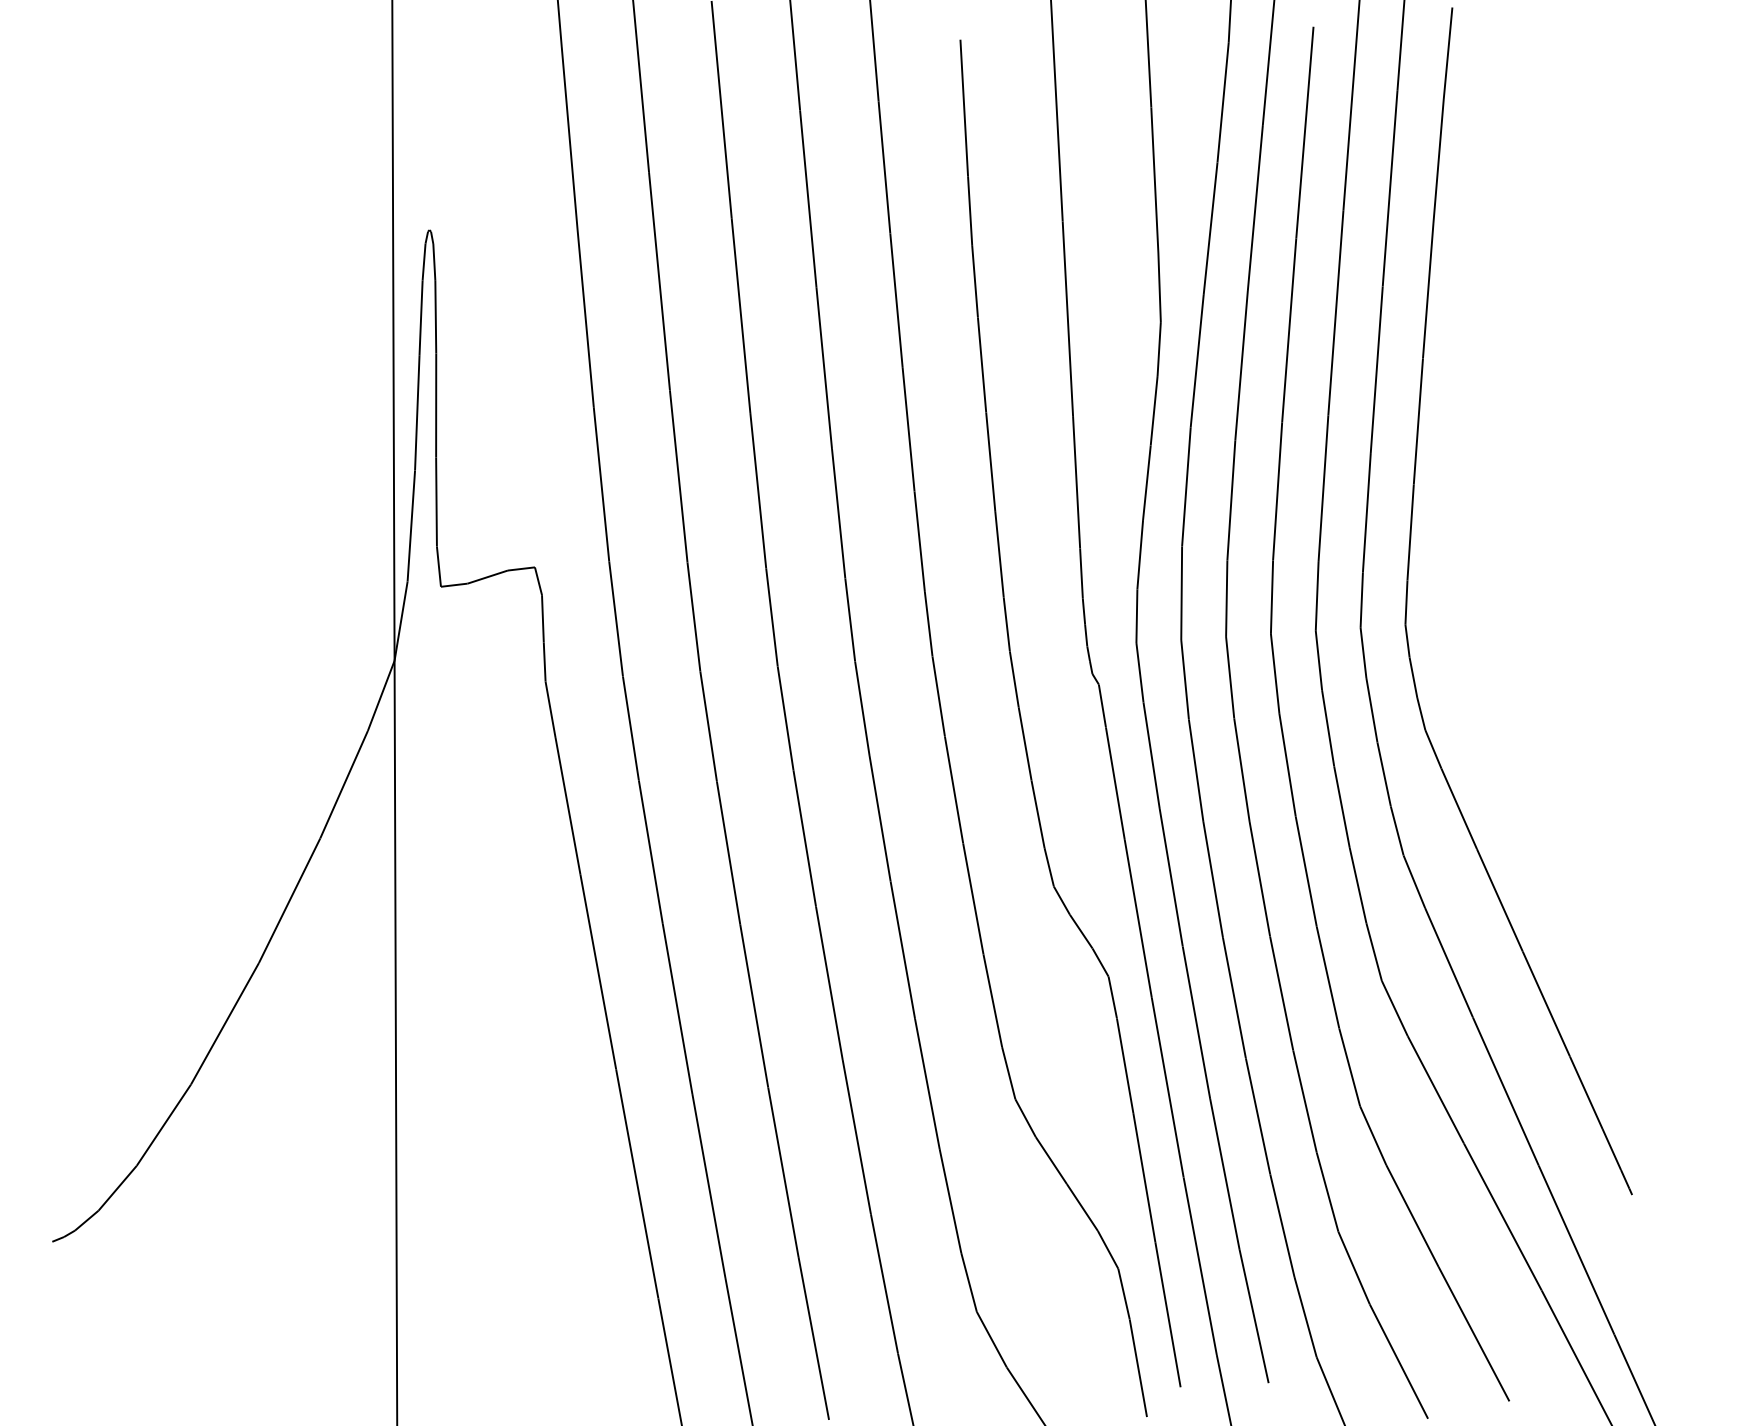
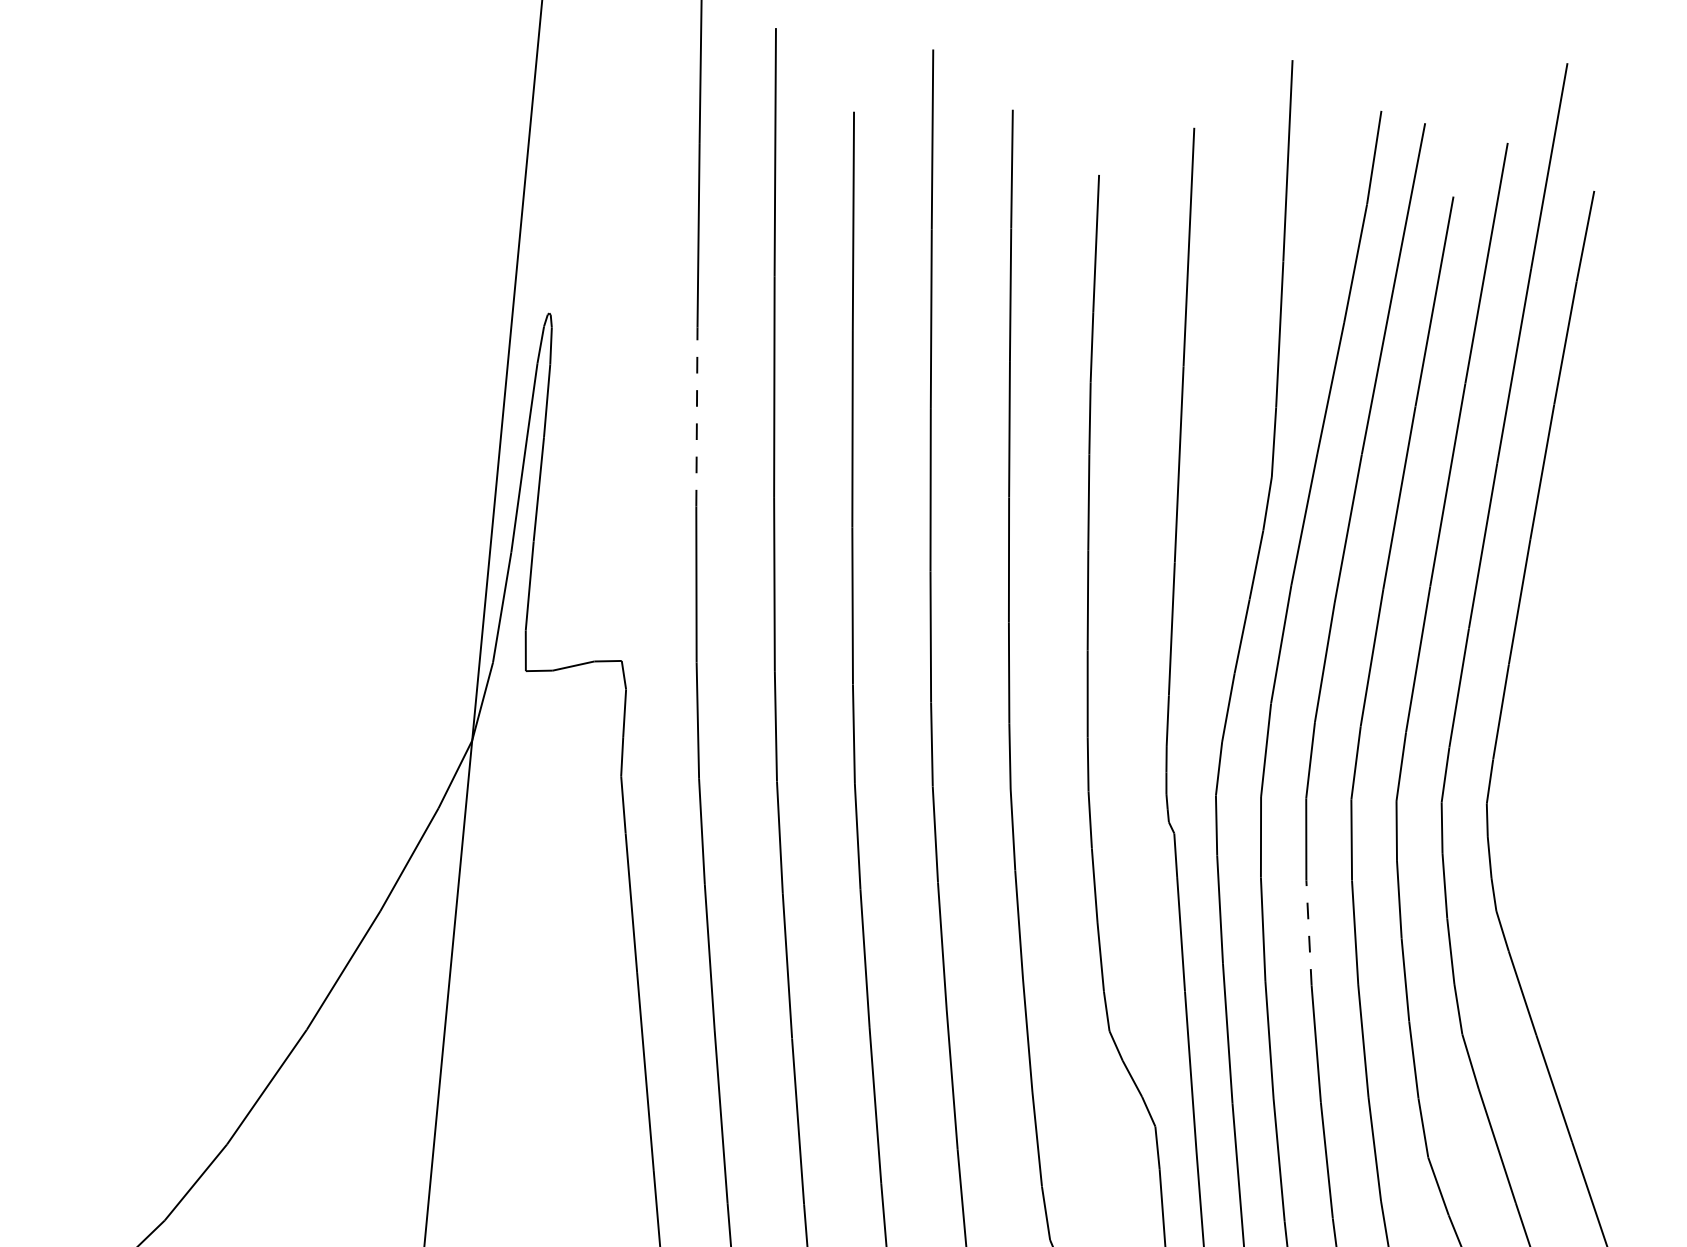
line: (585, 318) -> (696, 416), solid -> dashed
line: (1241, 769) -> (1308, 932), solid -> dashed

